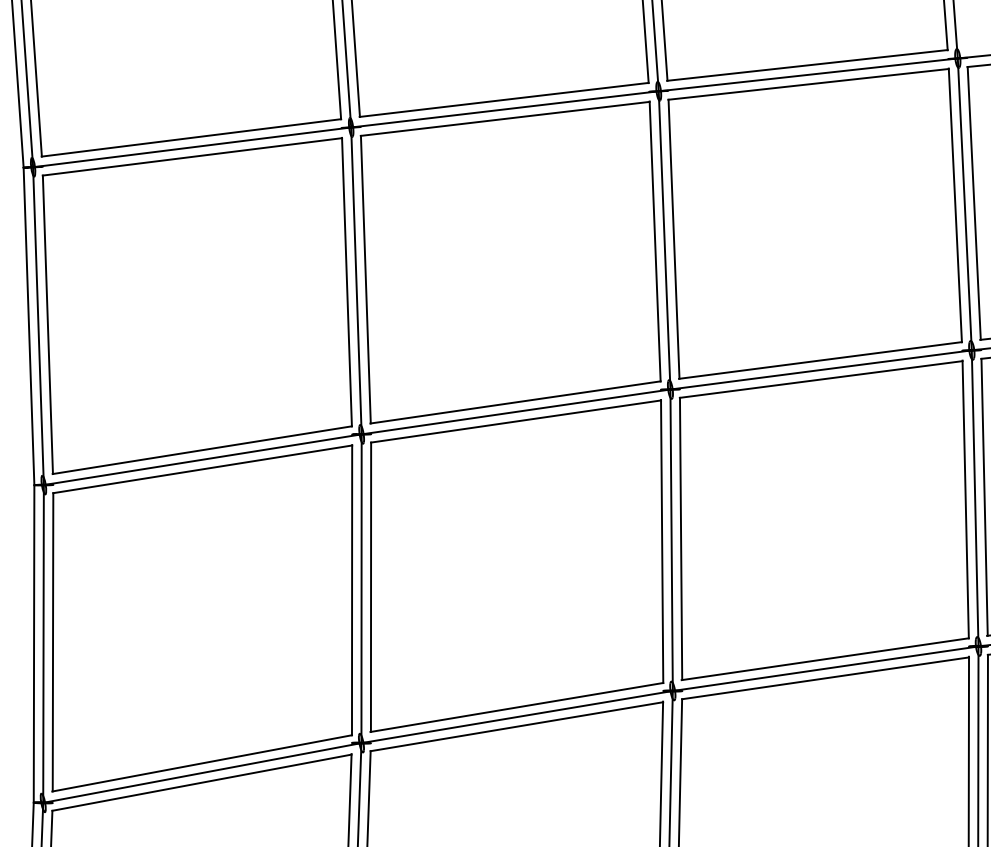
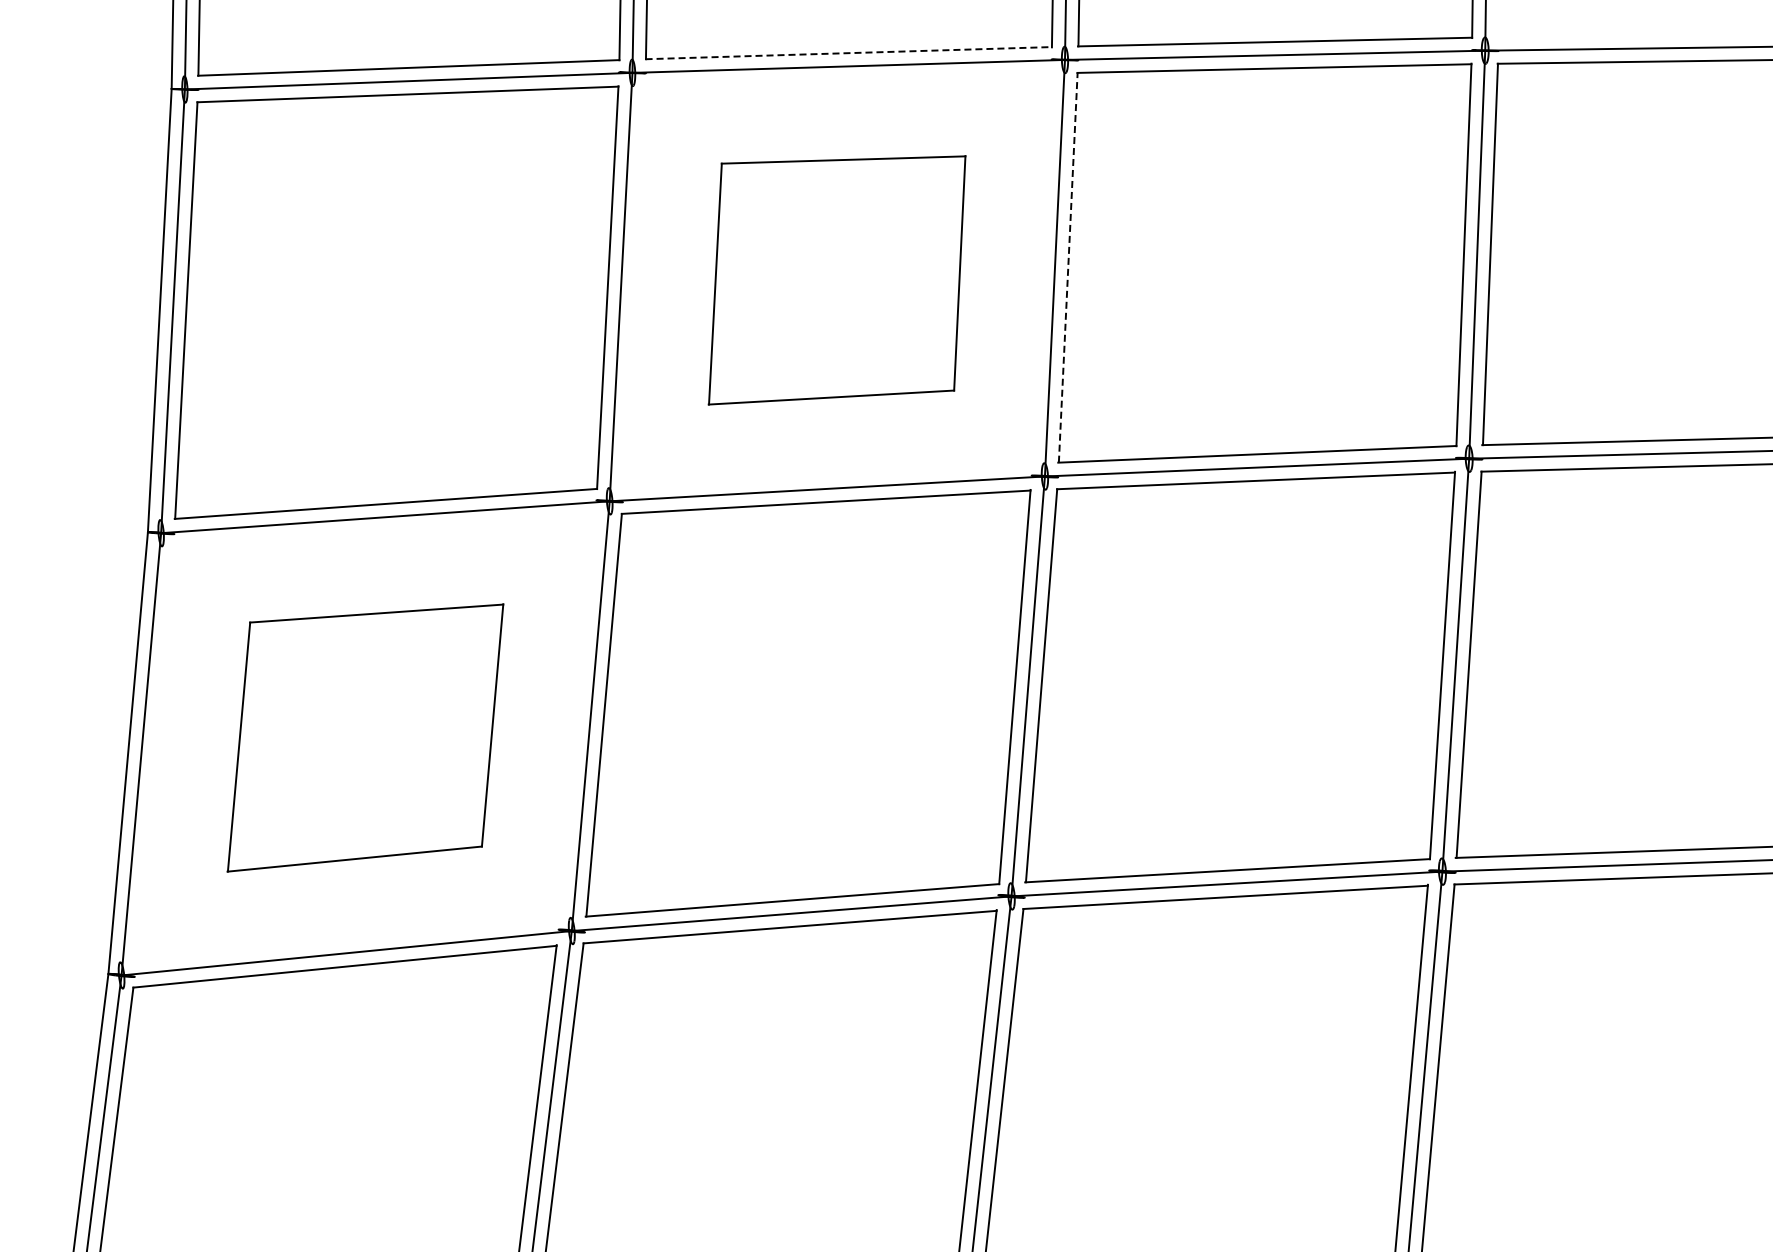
line: (504, 100) -> (849, 53), solid -> dashed
line: (674, 239) -> (1068, 267), solid -> dashed
part: (509, 262) -> (836, 280), size x0.6
part: (202, 617) -> (365, 737), size x0.6

